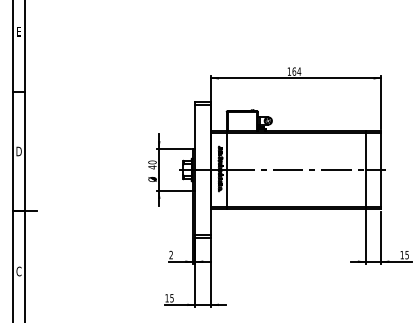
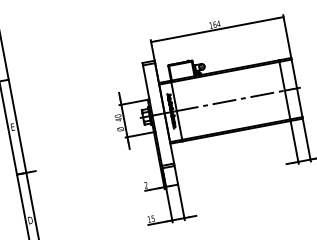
text: (18, 151) -> (12, 127), D -> E
text: (18, 271) -> (30, 220), C -> D

